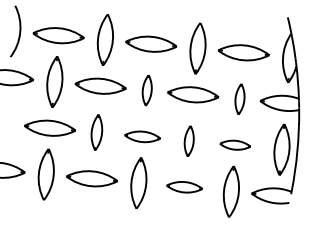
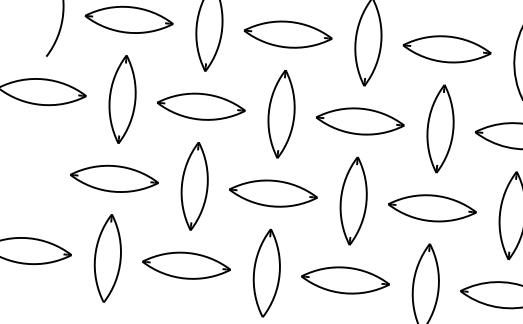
part: (146, 90) -> (279, 114), size x1.67
part: (239, 99) -> (439, 129), size x1.67
part: (96, 132) -> (194, 186), size x1.43
part: (142, 136) -> (273, 193), size x1.43
part: (188, 141) -> (352, 201), size x1.67
part: (235, 144) -> (432, 206), size x1.67
part: (184, 186) -> (345, 278), size x1.43

